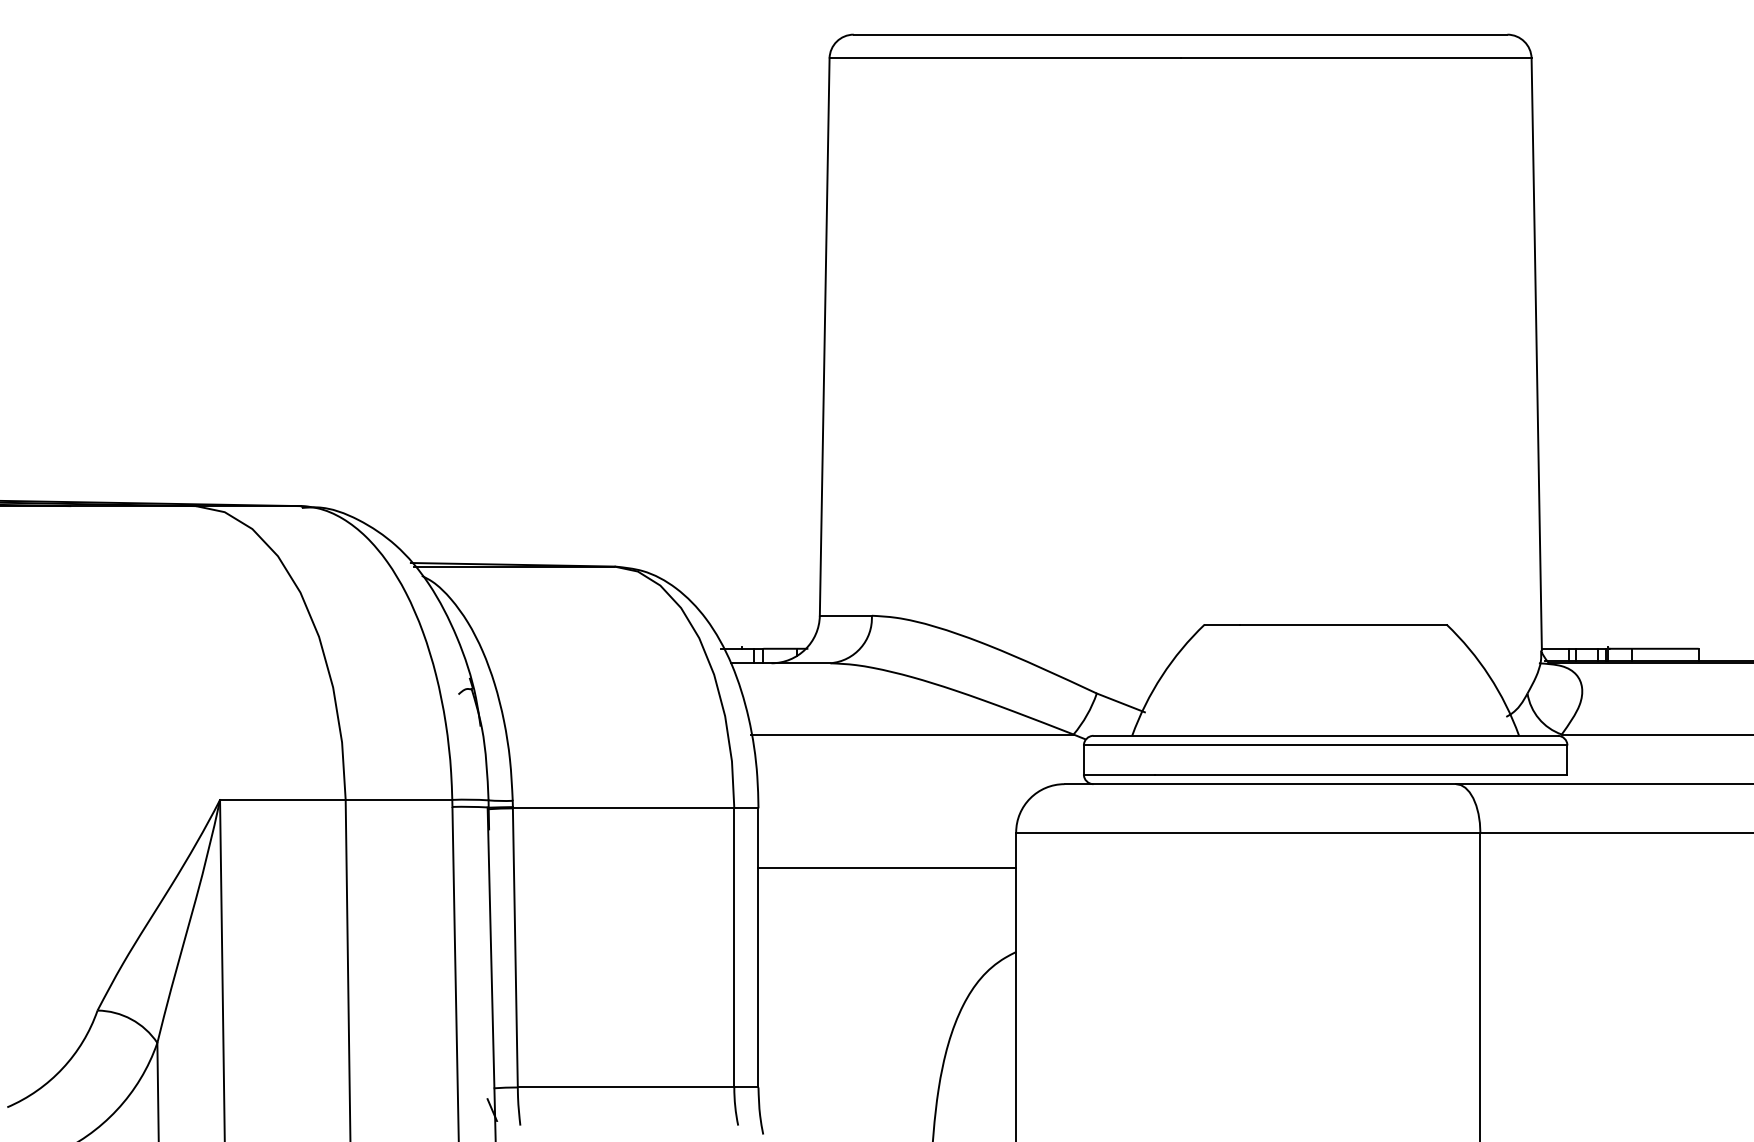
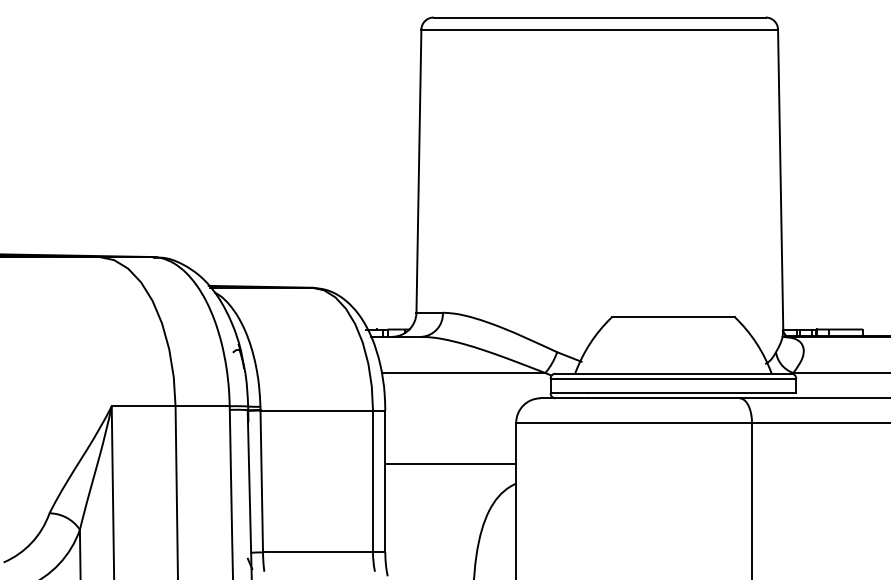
line: (886, 867) -> (450, 463), moved

